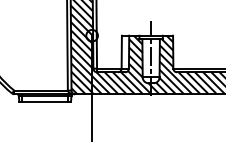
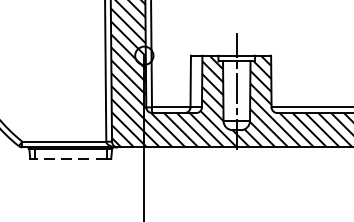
line: (45, 101) -> (71, 158), solid -> dashed

